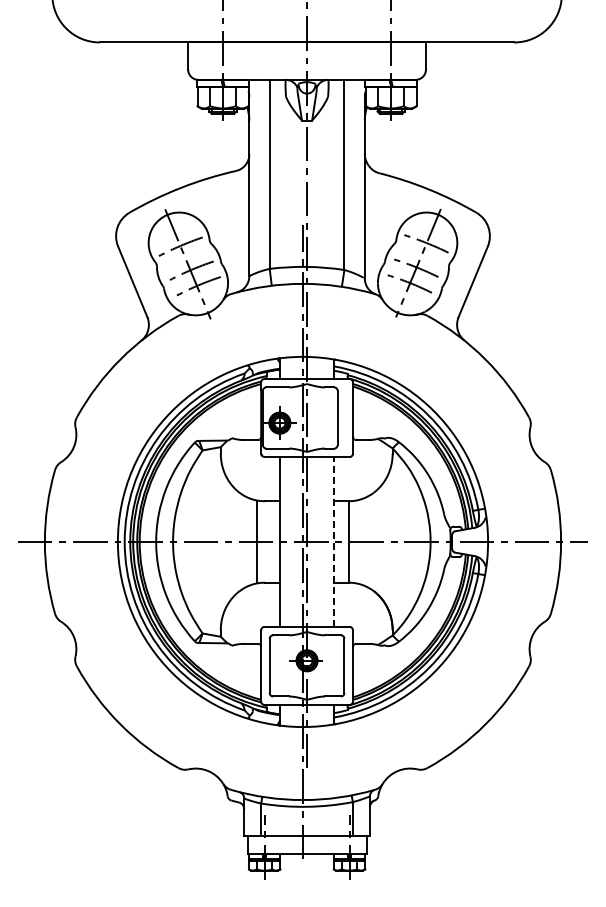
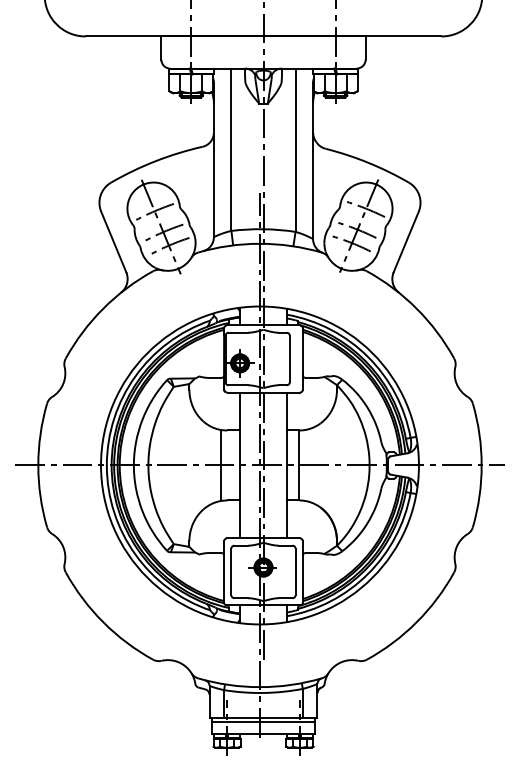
line: (334, 541) -> (287, 465), dashed -> solid
line: (306, 840) -> (263, 721), added

